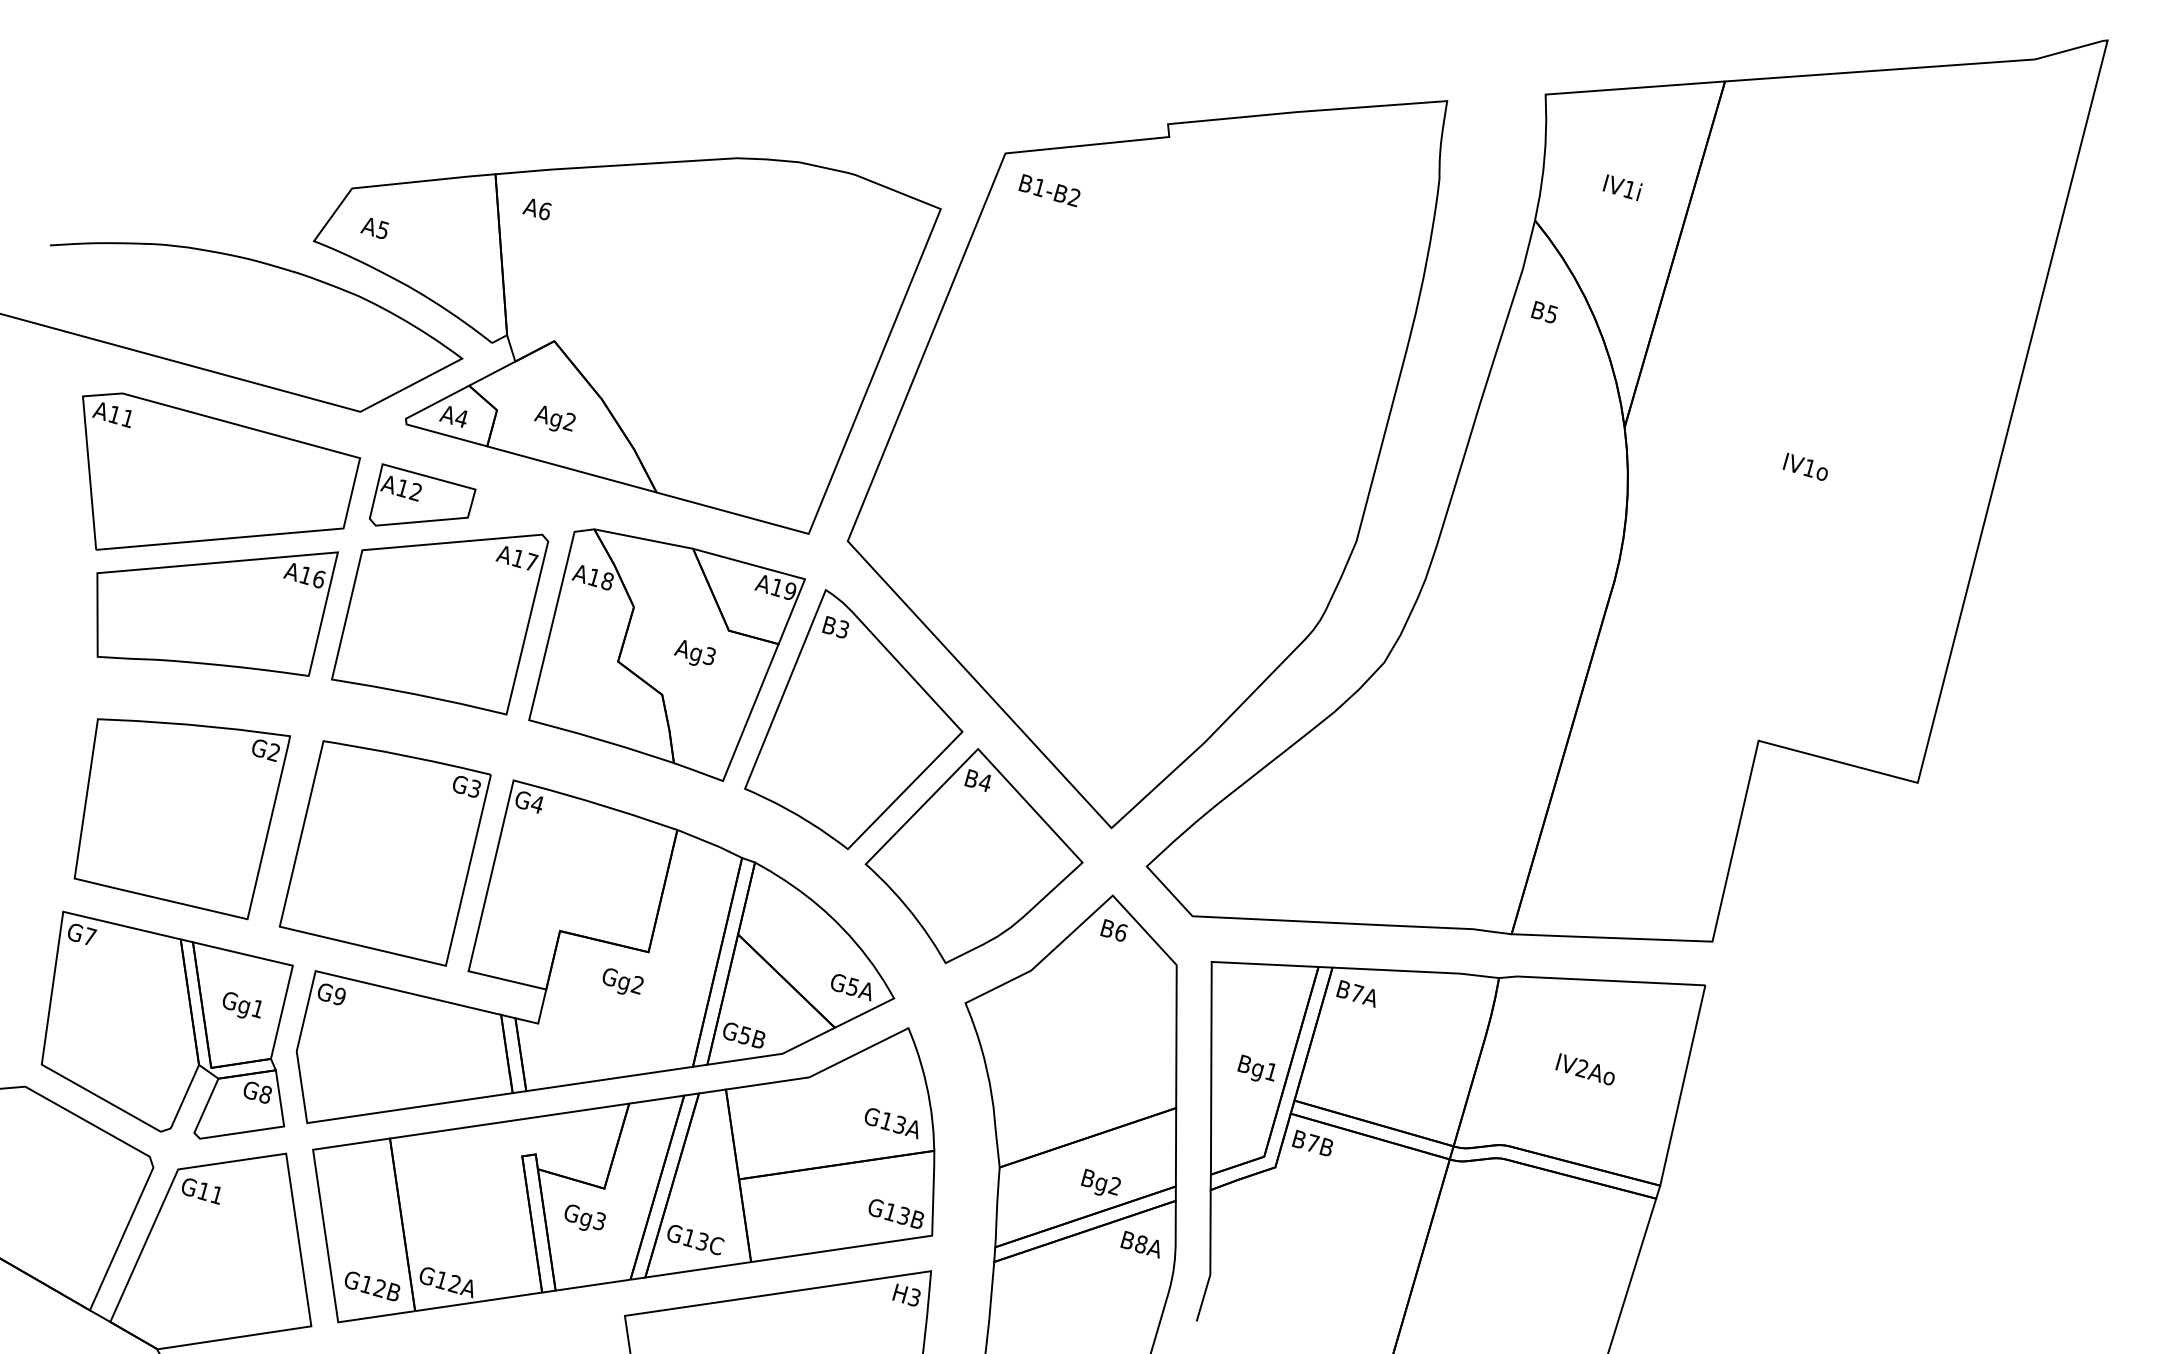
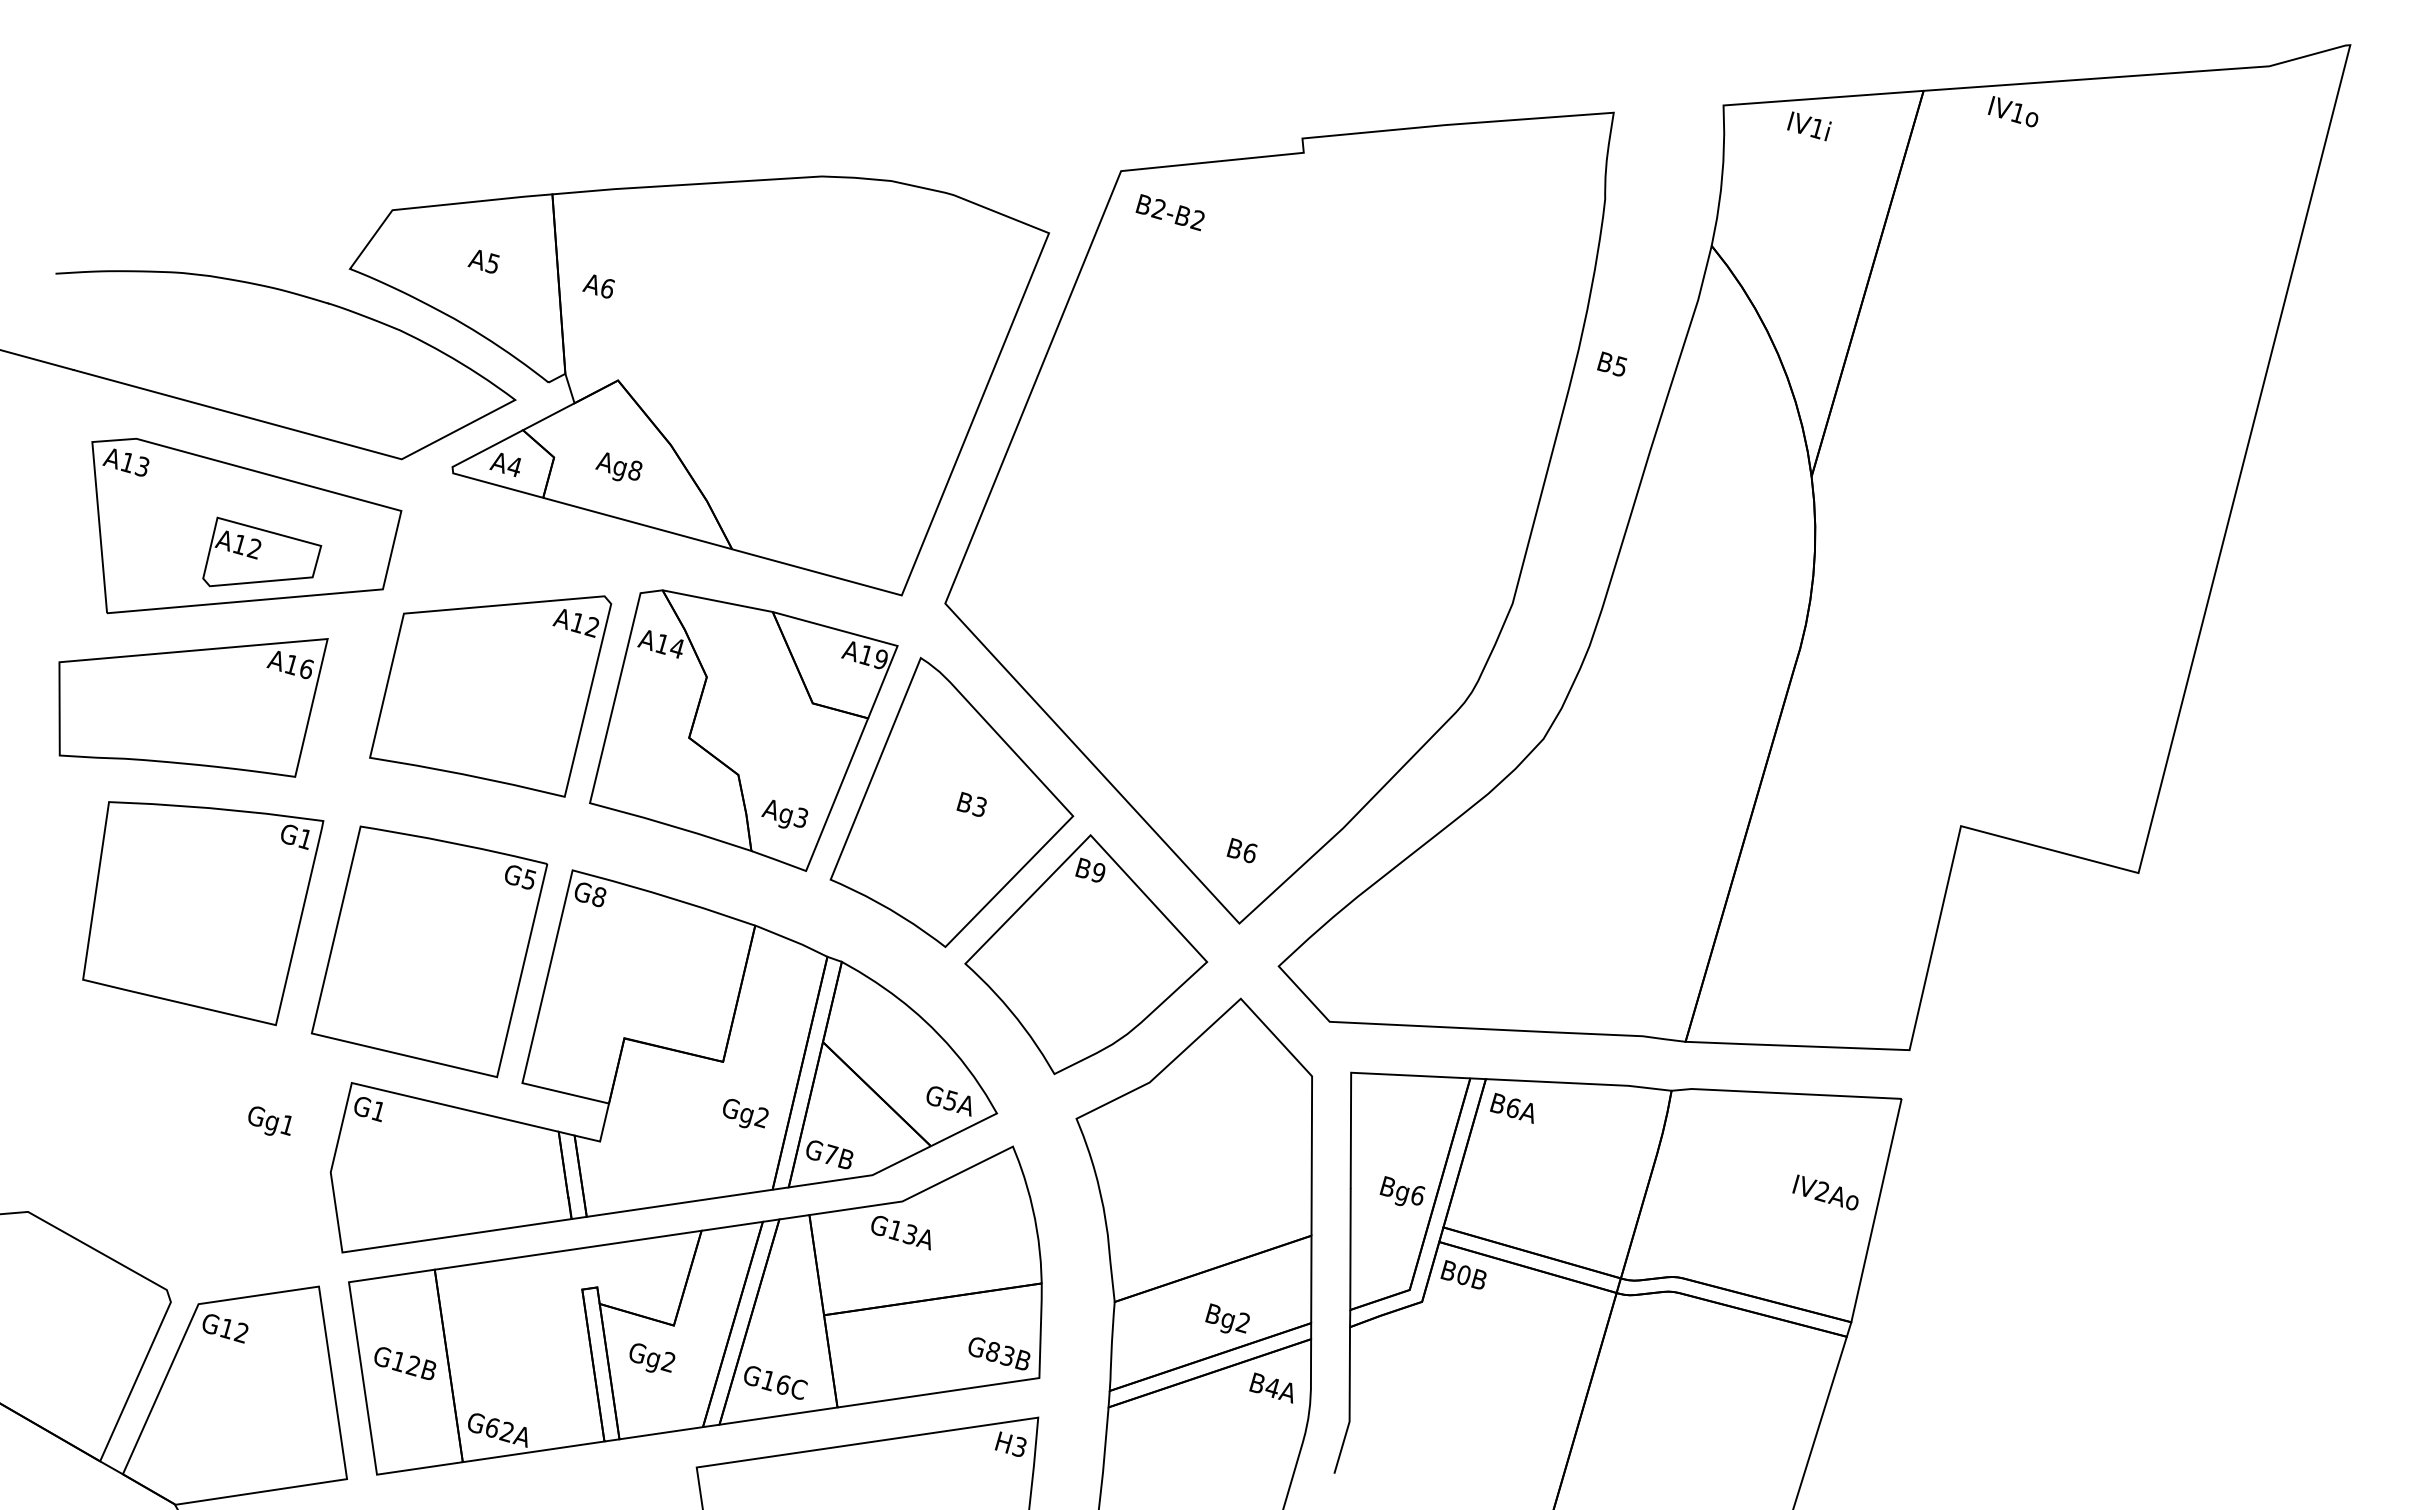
text: (1038, 187) -> (1158, 209), B1-B2 -> B2-B2
text: (1622, 187) -> (1809, 126), moved
text: (536, 209) -> (598, 286), moved
text: (374, 228) -> (483, 261), moved
text: (1544, 311) -> (1612, 363), moved
text: (127, 418) -> (141, 466), A11 -> A13
text: (569, 421) -> (634, 470), Ag2 -> Ag8
text: (1804, 466) -> (2012, 111), moved
part: (422, 494) -> (262, 551), moved
text: (531, 561) -> (592, 626), A17 -> A12
text: (607, 581) -> (677, 648), A18 -> A14
part: (217, 613) -> (193, 707), moved
text: (835, 627) -> (971, 804), moved
text: (694, 652) -> (784, 813), moved
text: (273, 752) -> (304, 839), G2 -> G1
text: (985, 783) -> (1098, 873), B4 -> B9
text: (475, 788) -> (530, 879), G3 -> G5
text: (537, 804) -> (599, 897), G4 -> G8
text: (1113, 930) -> (1241, 850), moved
text: (622, 981) -> (745, 1113), moved
text: (1358, 993) -> (1514, 1107), B7A -> B6A
text: (339, 996) -> (378, 1111), G9 -> G1
part: (167, 1024) -> (186, 1142), removed
text: (744, 1035) -> (830, 1154), G5B -> G7B
text: (1585, 1069) -> (1825, 1192), moved
text: (1272, 1071) -> (1418, 1195), Bg1 -> Bg6
text: (891, 1124) -> (900, 1233), moved
text: (1313, 1142) -> (1464, 1274), B7B -> B0B
text: (215, 1194) -> (240, 1332), G11 -> G12
text: (891, 1212) -> (993, 1352), G13B -> G83B
text: (598, 1220) -> (667, 1361), Gg3 -> Gg2
text: (701, 1241) -> (782, 1384), G13C -> G16C
text: (1141, 1244) -> (1272, 1387), B8A -> B4A
text: (441, 1280) -> (492, 1428), G12A -> G62A
text: (372, 1286) -> (405, 1363), moved

